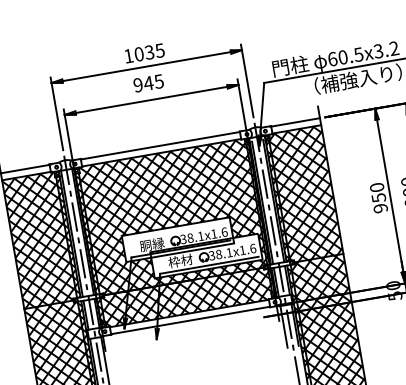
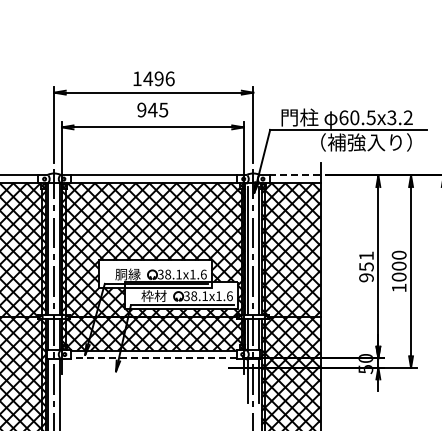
text: (148, 52) -> (158, 78), 1035 -> 1496
line: (294, 122) -> (294, 175), solid -> dashed
text: (377, 187) -> (366, 255), 950 -> 951
line: (190, 320) -> (153, 358), solid -> dashed

